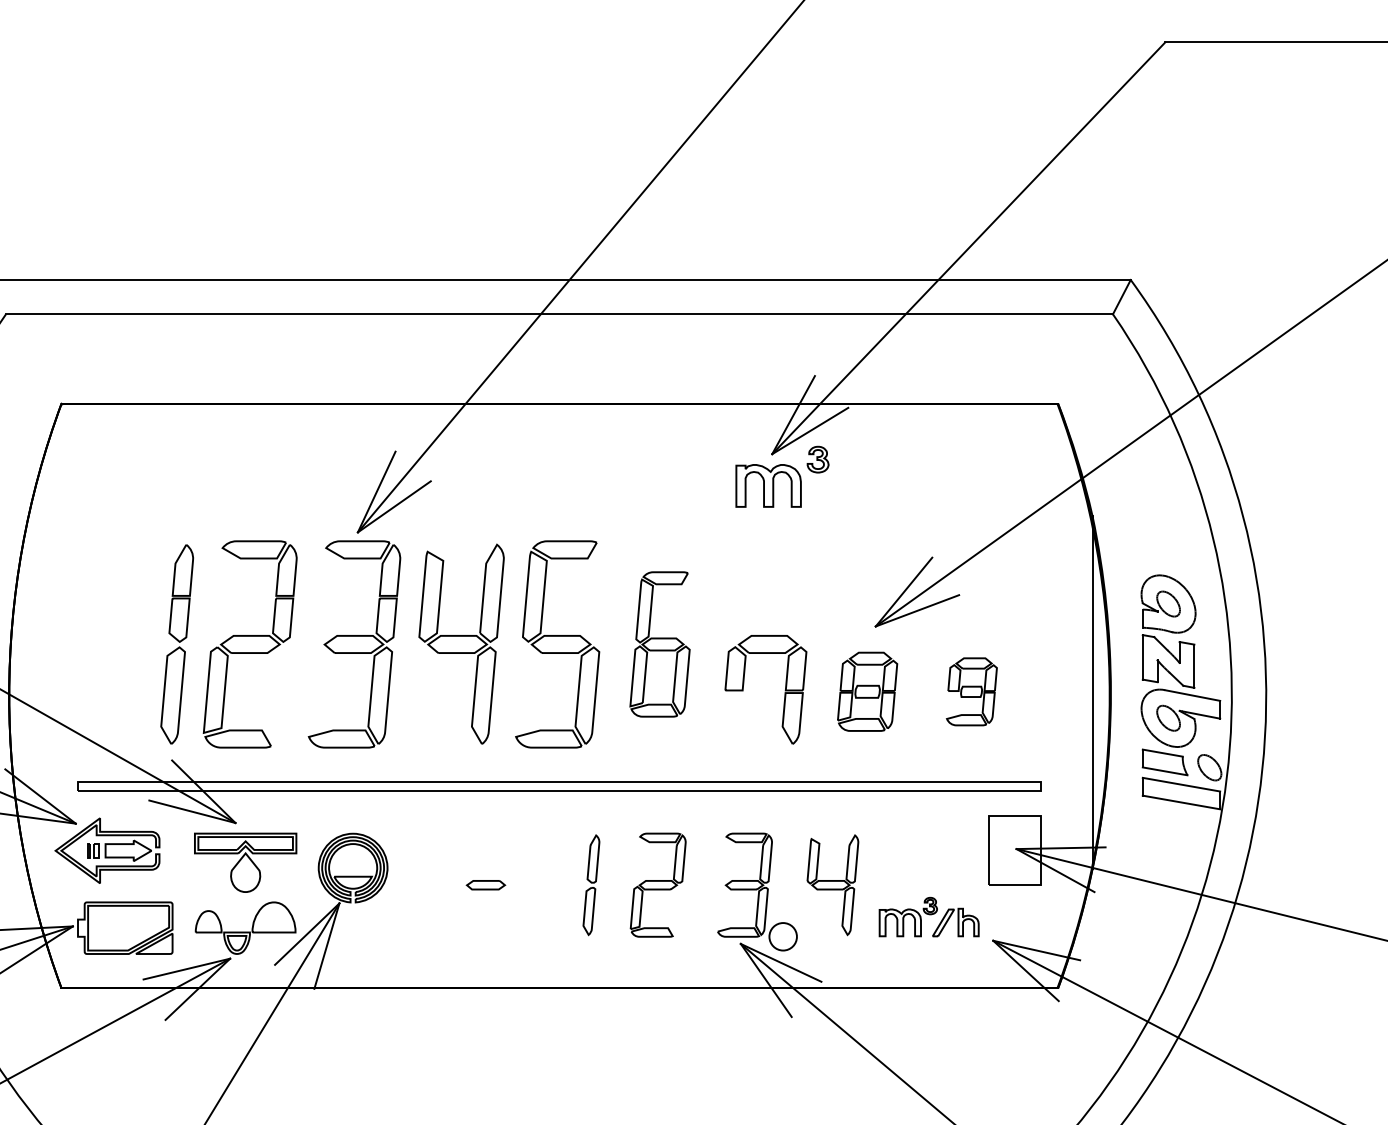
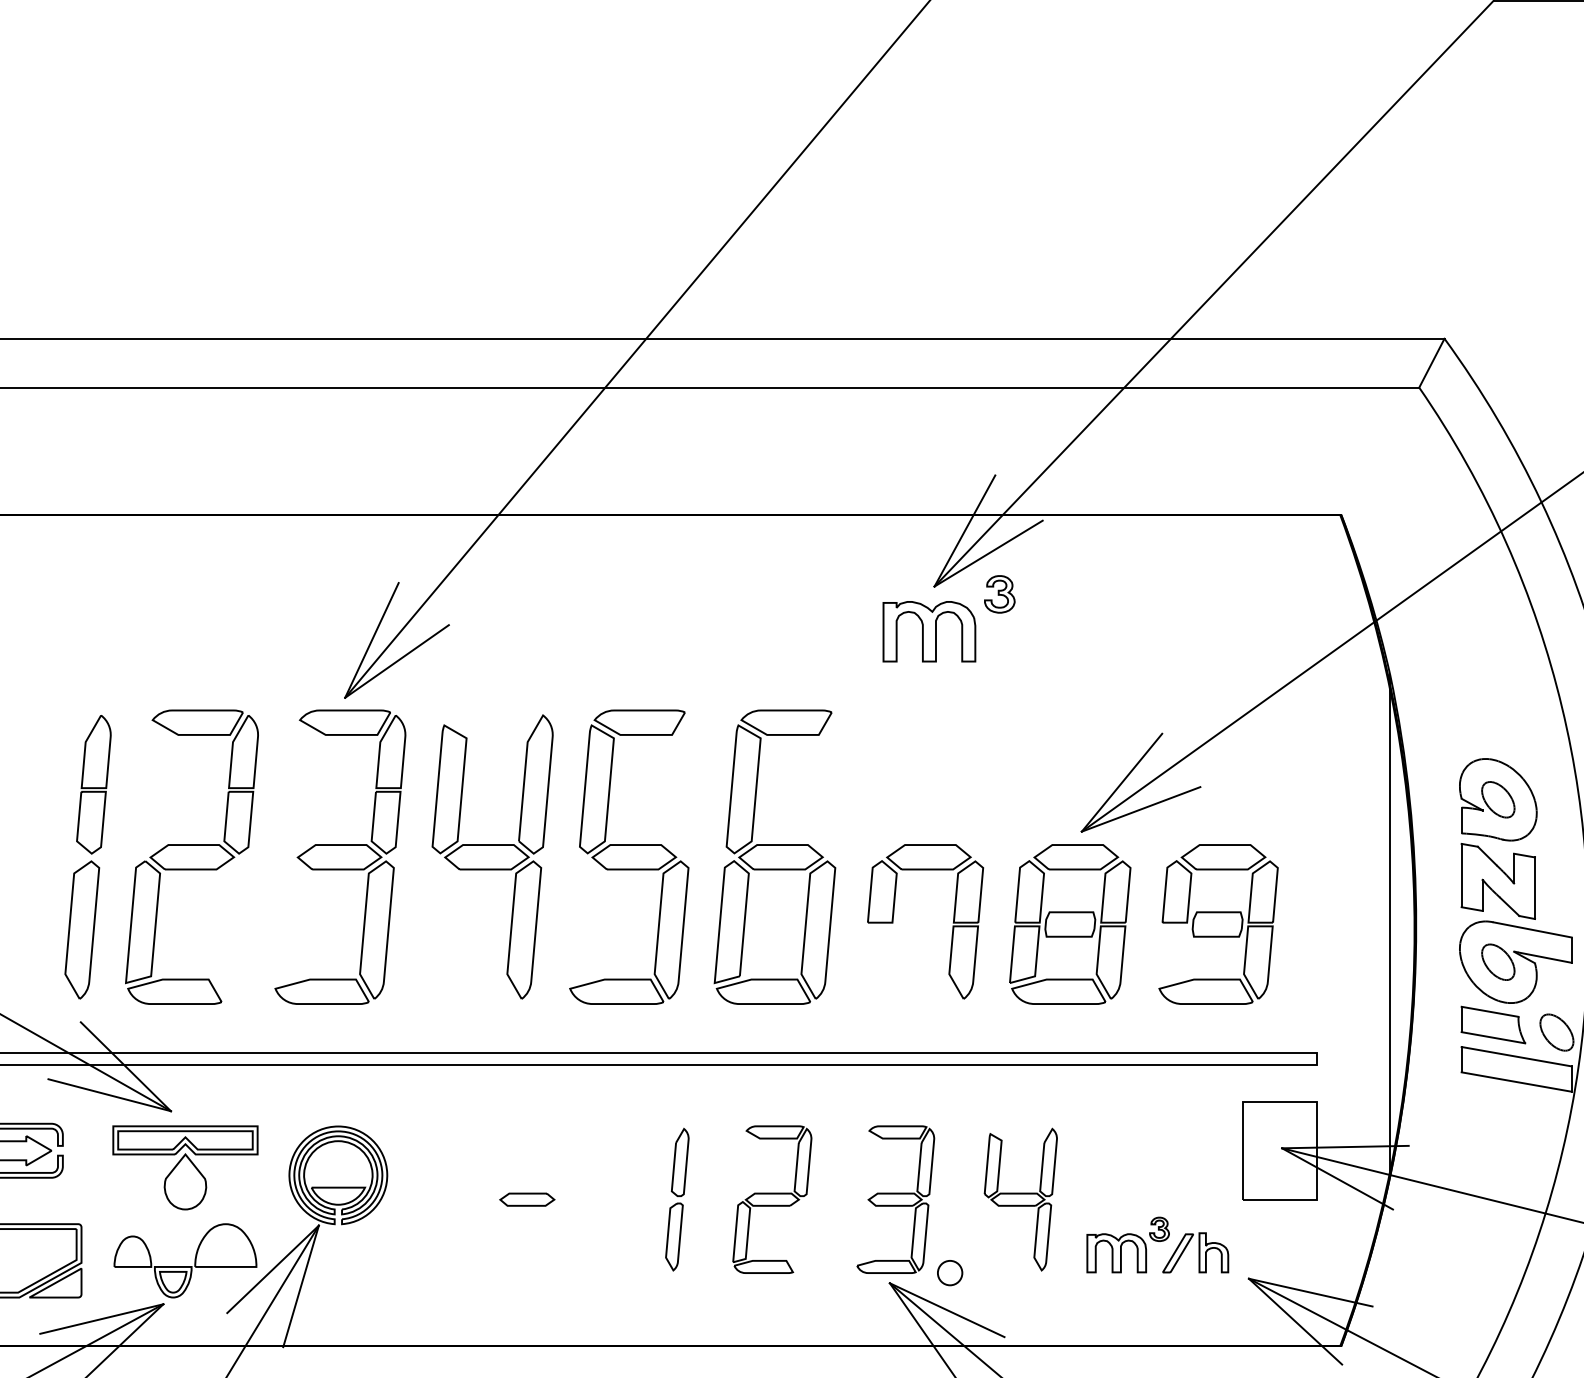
part: (659, 644) -> (774, 857), size x1.43
part: (867, 691) -> (1070, 924), size x1.43
part: (971, 691) -> (1217, 924), size x1.67
circle: (782, 936) -> (949, 1272), size x0.62

